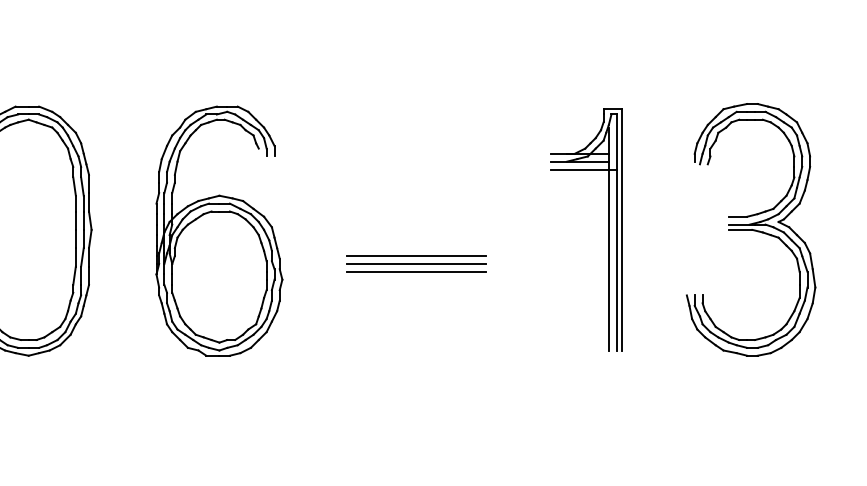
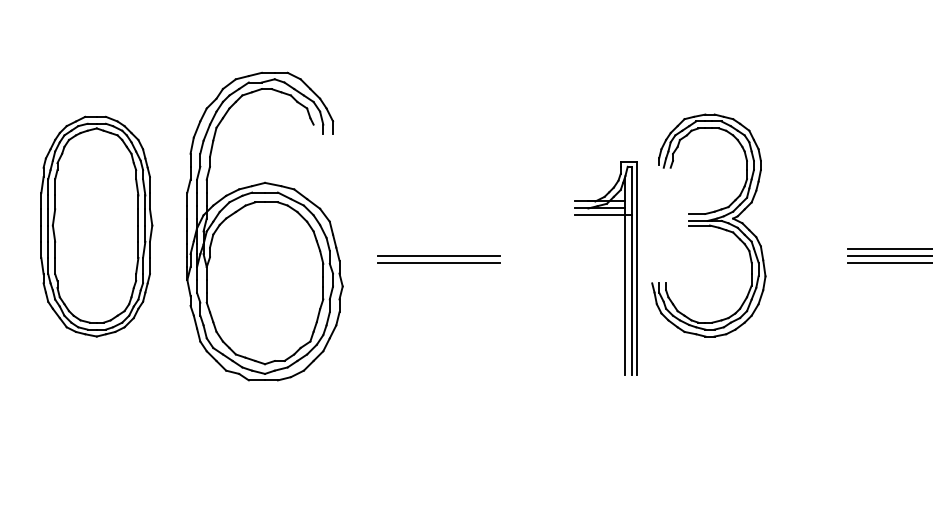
part: (607, 229) -> (624, 268), moved
part: (750, 229) -> (708, 225), moved
part: (218, 230) -> (264, 226), size x1.4
line: (416, 255) -> (438, 248), removed

